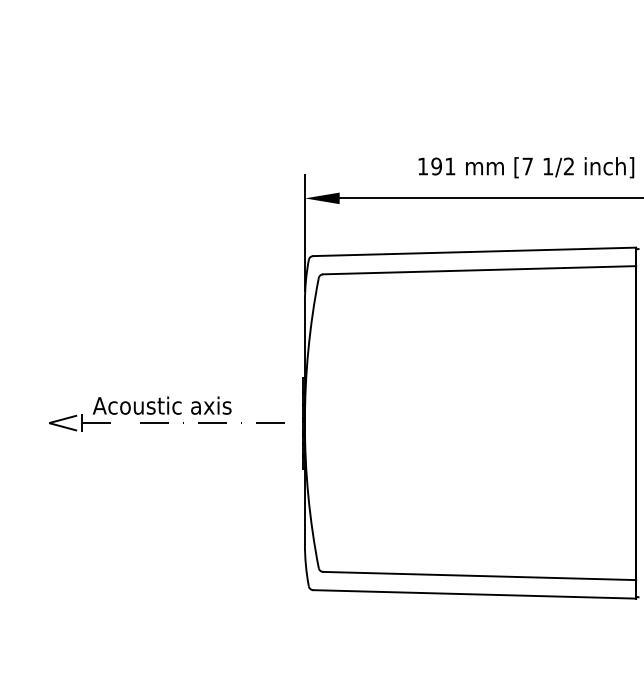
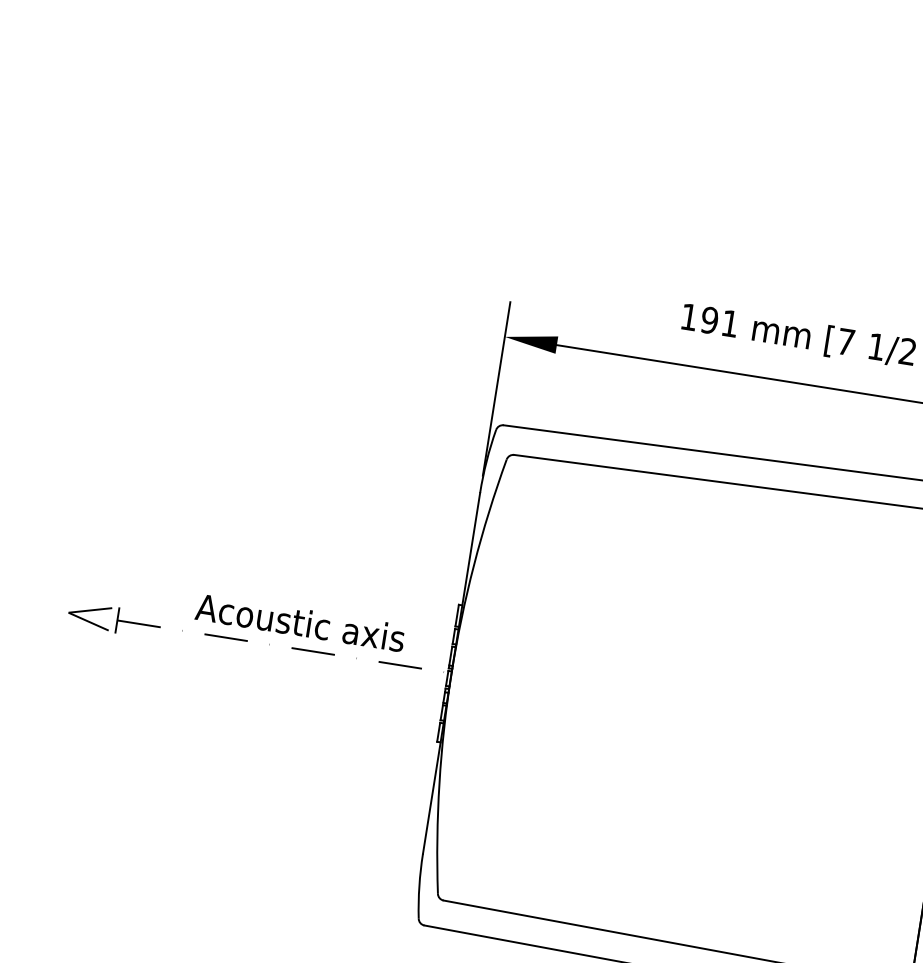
text: (161, 405) -> (299, 622), moved

